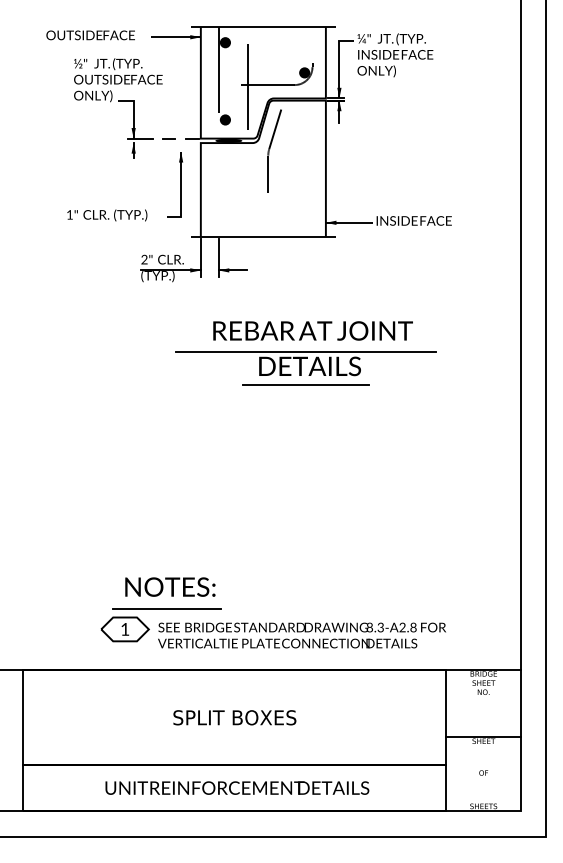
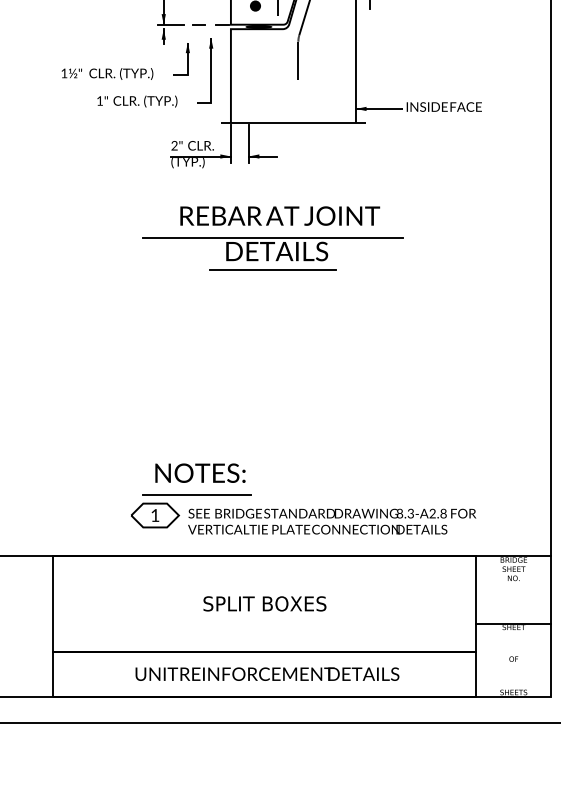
part: (95, 182) -> (125, 68), added
part: (305, 353) -> (272, 238), moved

